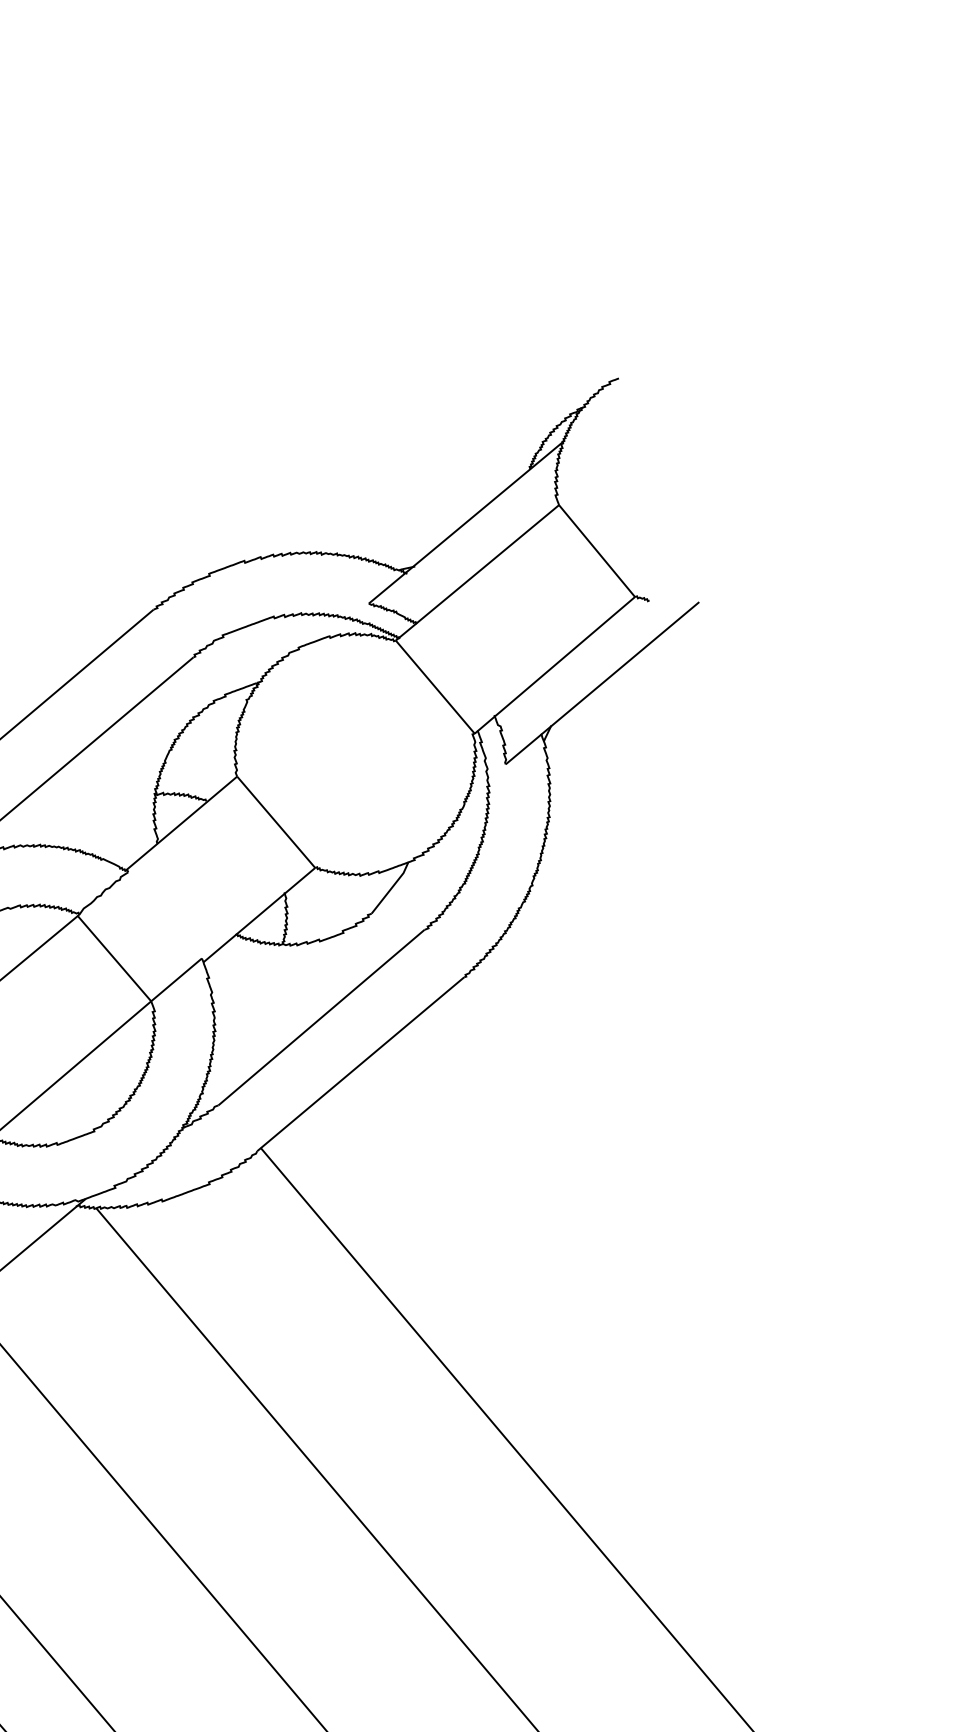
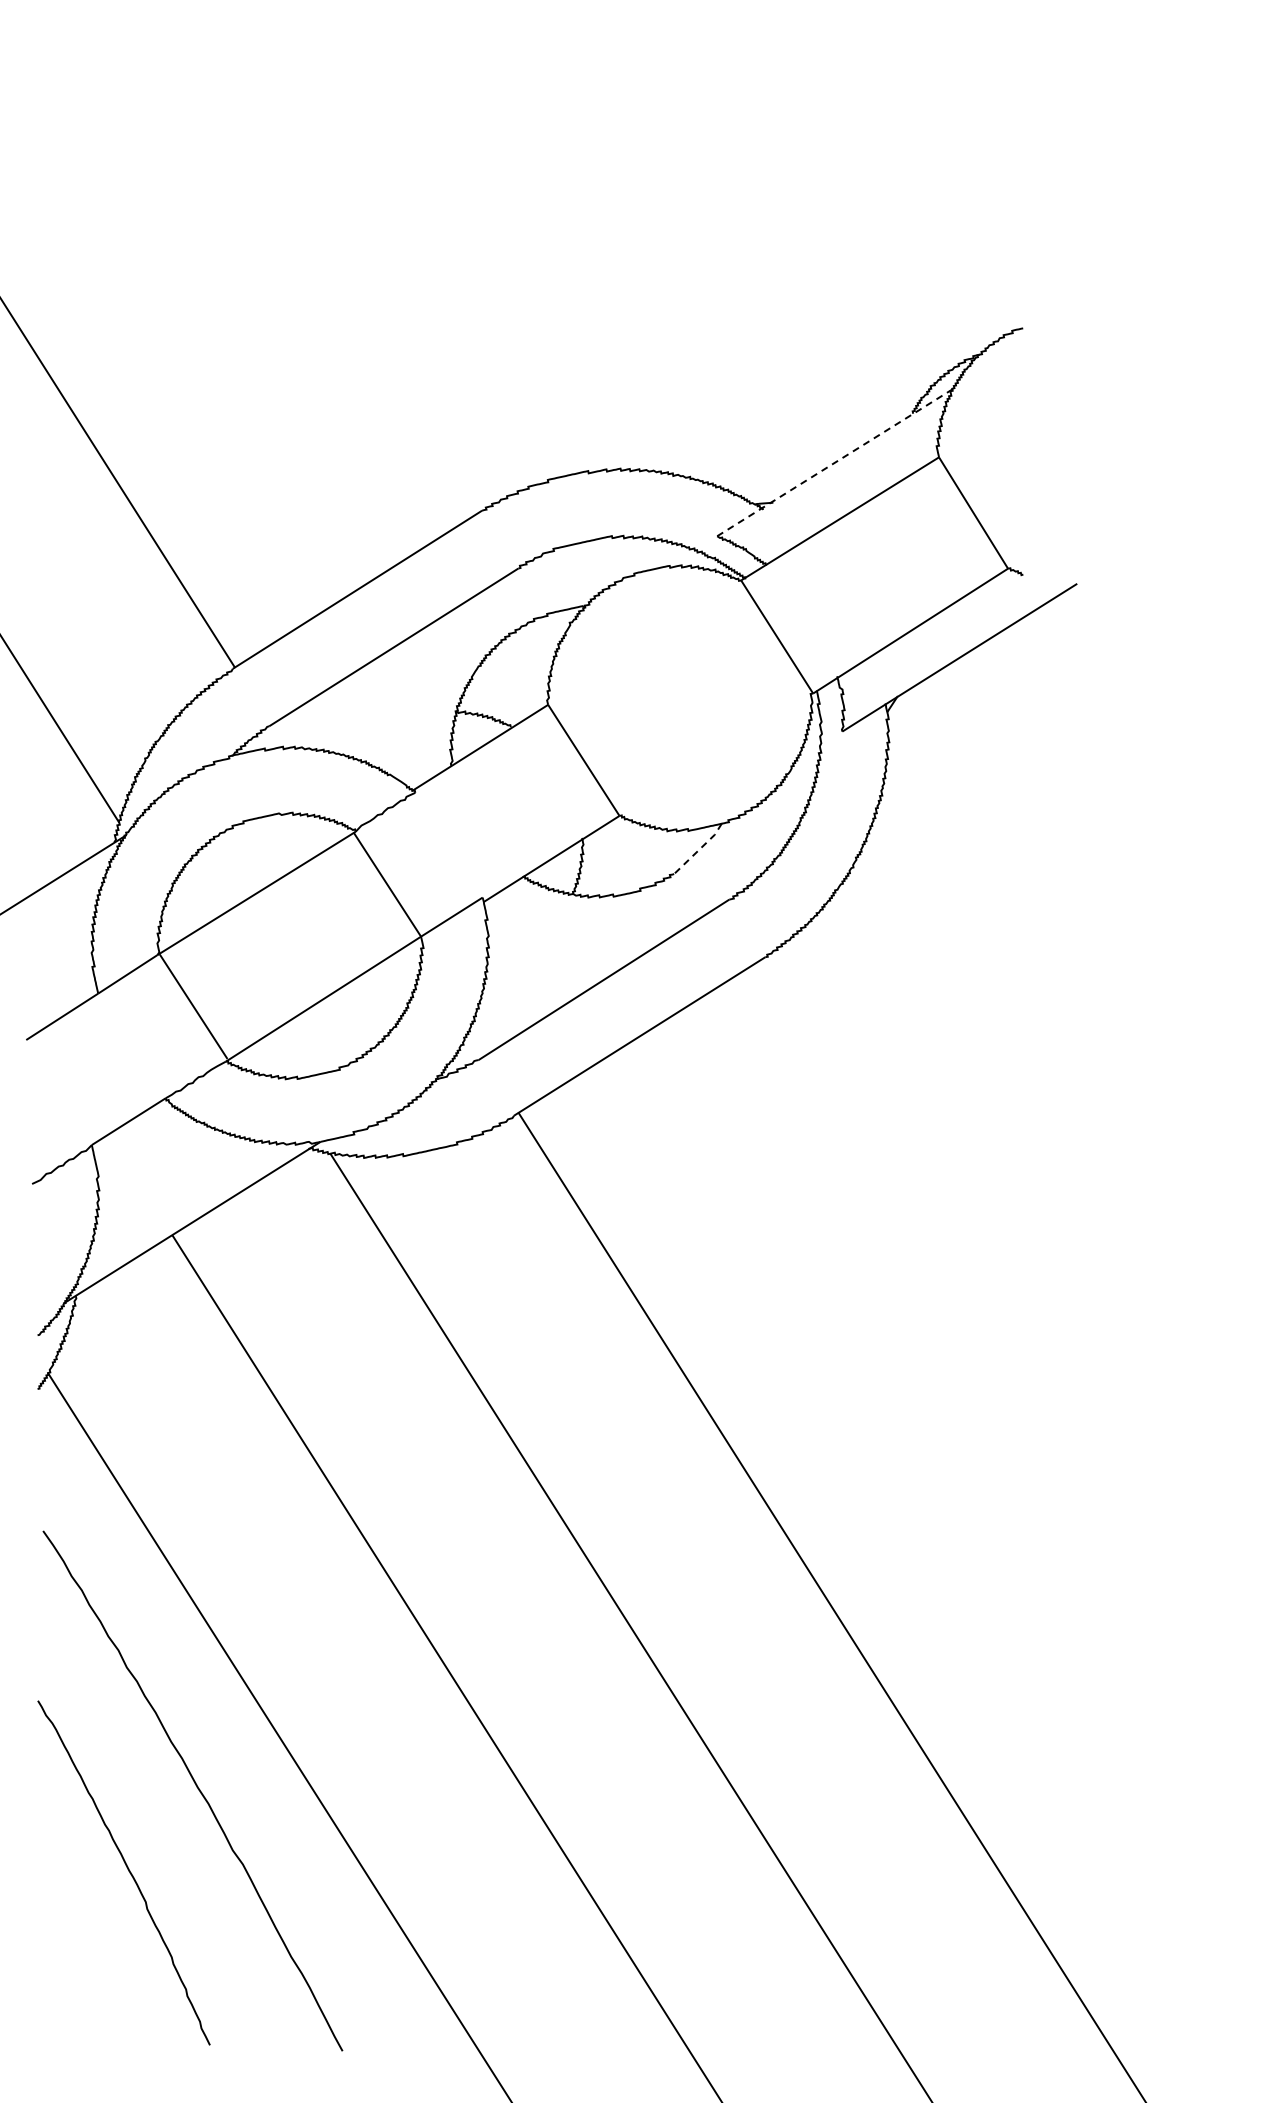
line: (466, 522) -> (835, 462), solid -> dashed
line: (391, 888) -> (699, 849), solid -> dashed

